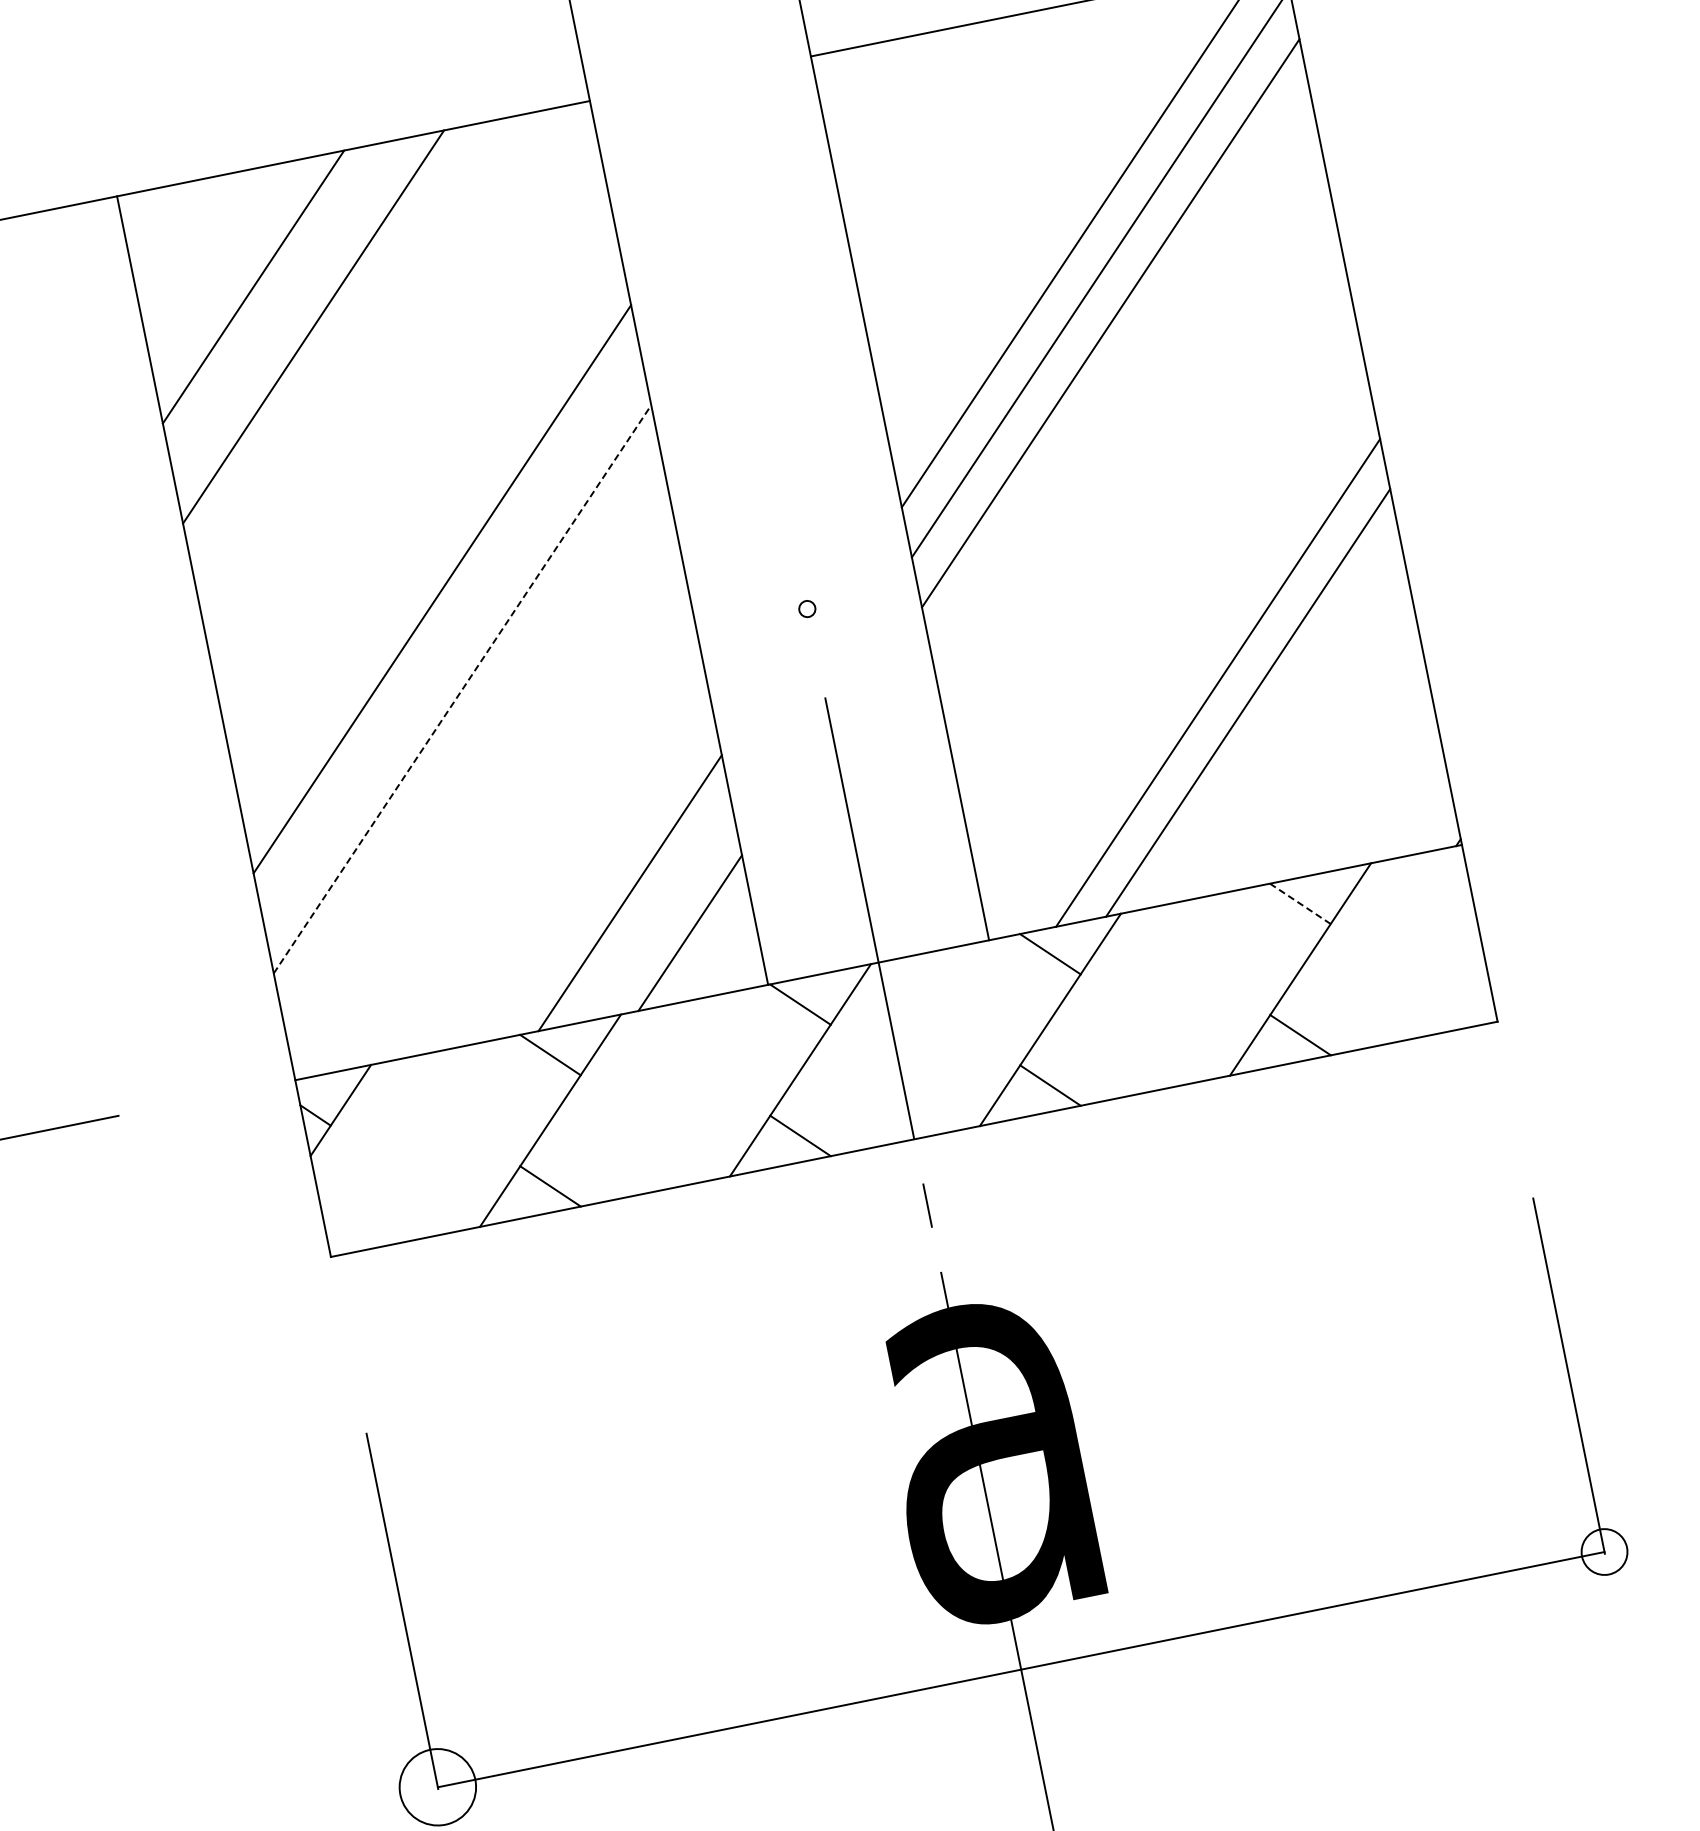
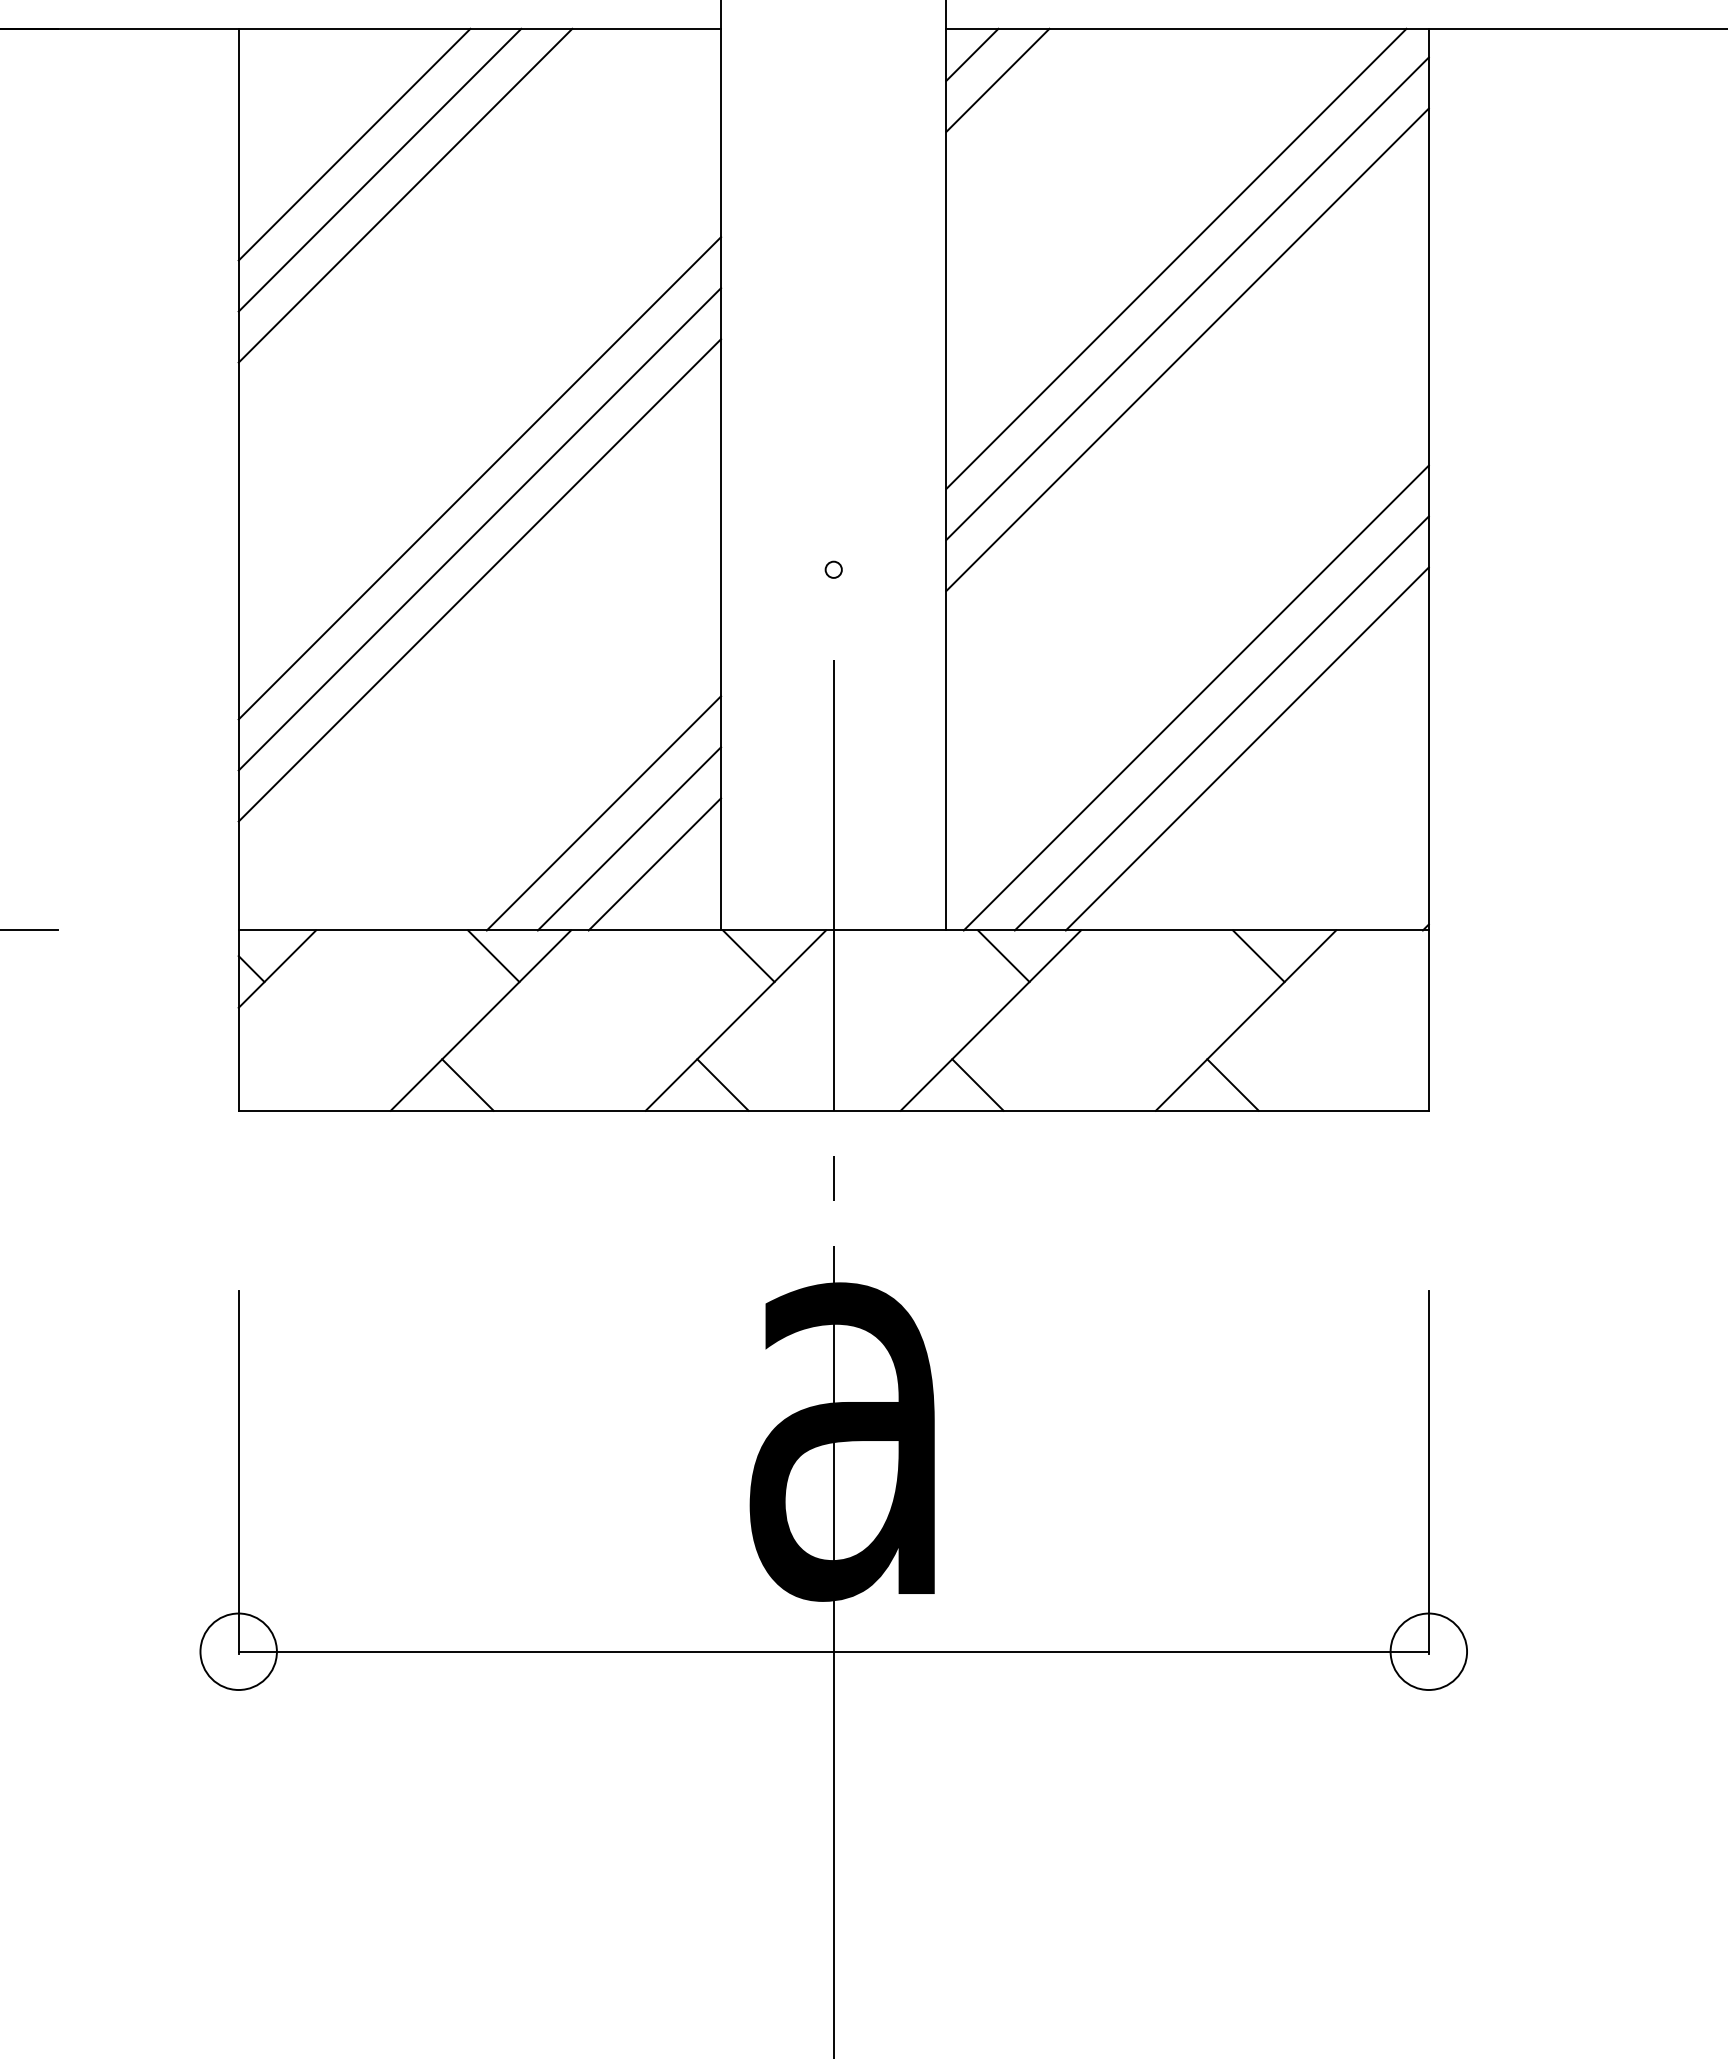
line: (841, 76) -> (972, 54), added
line: (870, 96) -> (997, 79), added
line: (282, 306) -> (379, 169), added
line: (452, 639) -> (479, 529), added
line: (1187, 662) -> (1195, 697), added
line: (463, 689) -> (480, 580), dashed -> solid
line: (1299, 903) -> (1258, 955), dashed -> solid
line: (660, 912) -> (629, 838), added
circle: (1604, 1551) -> (1428, 1651), size x1.67

